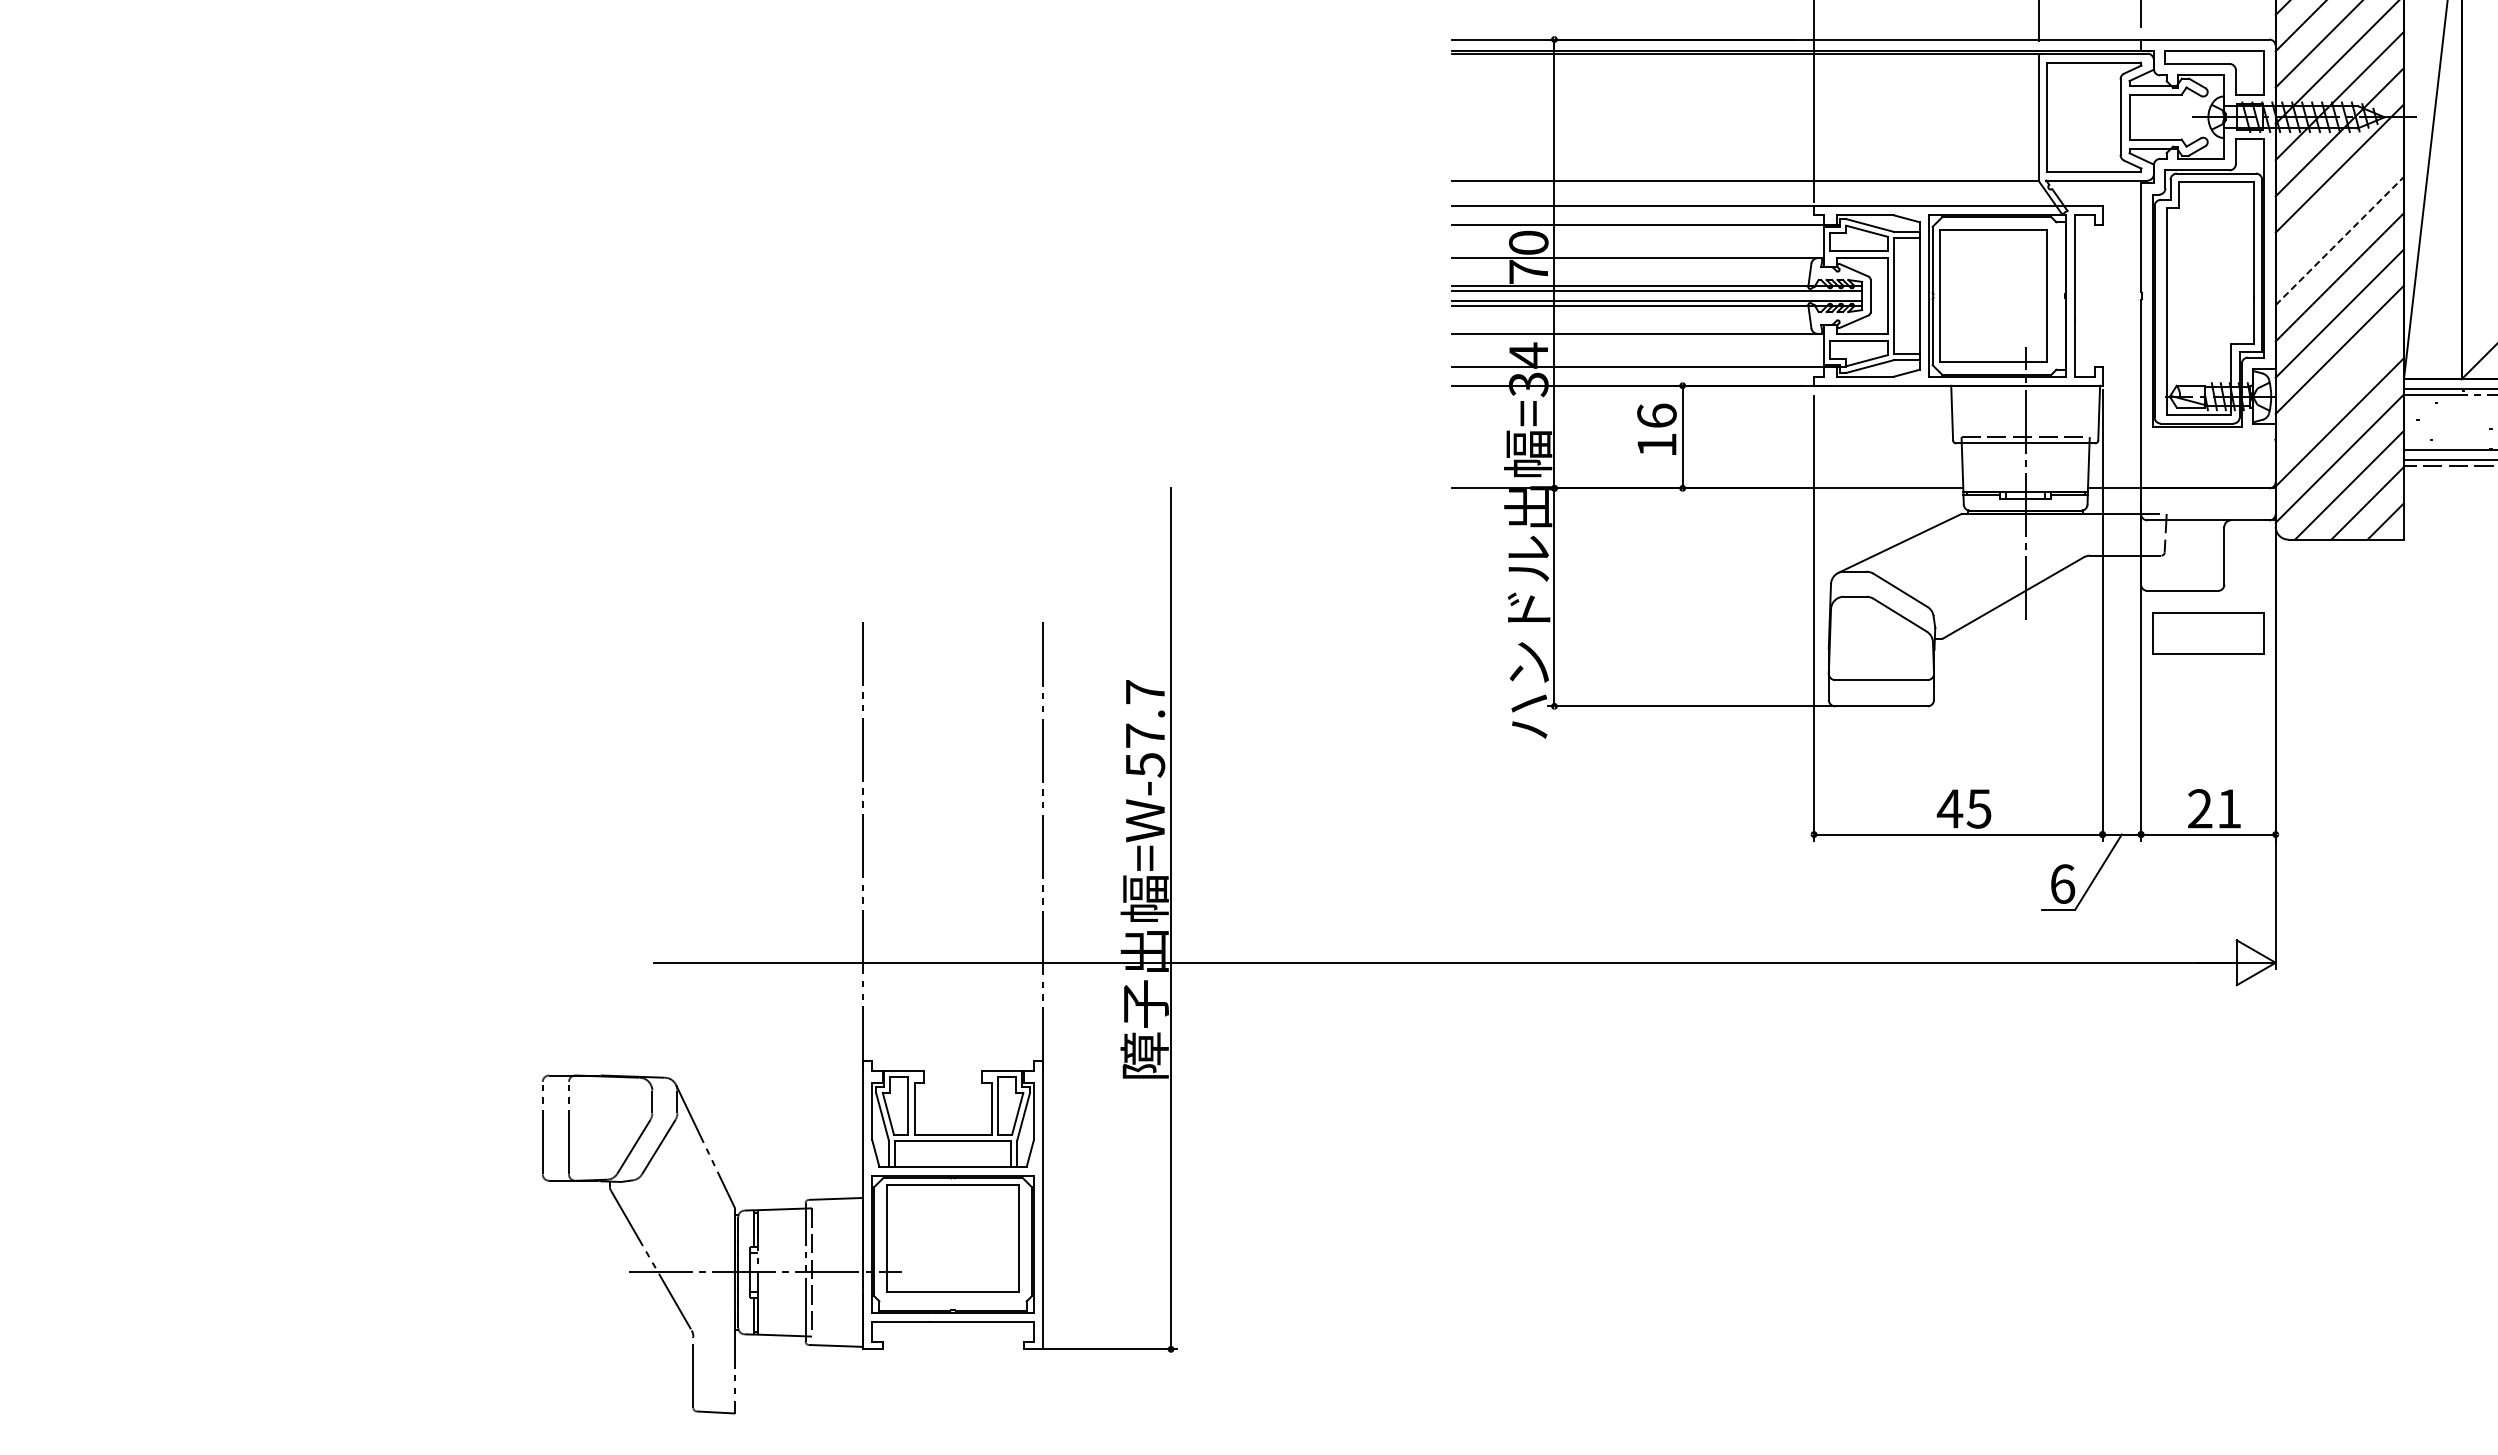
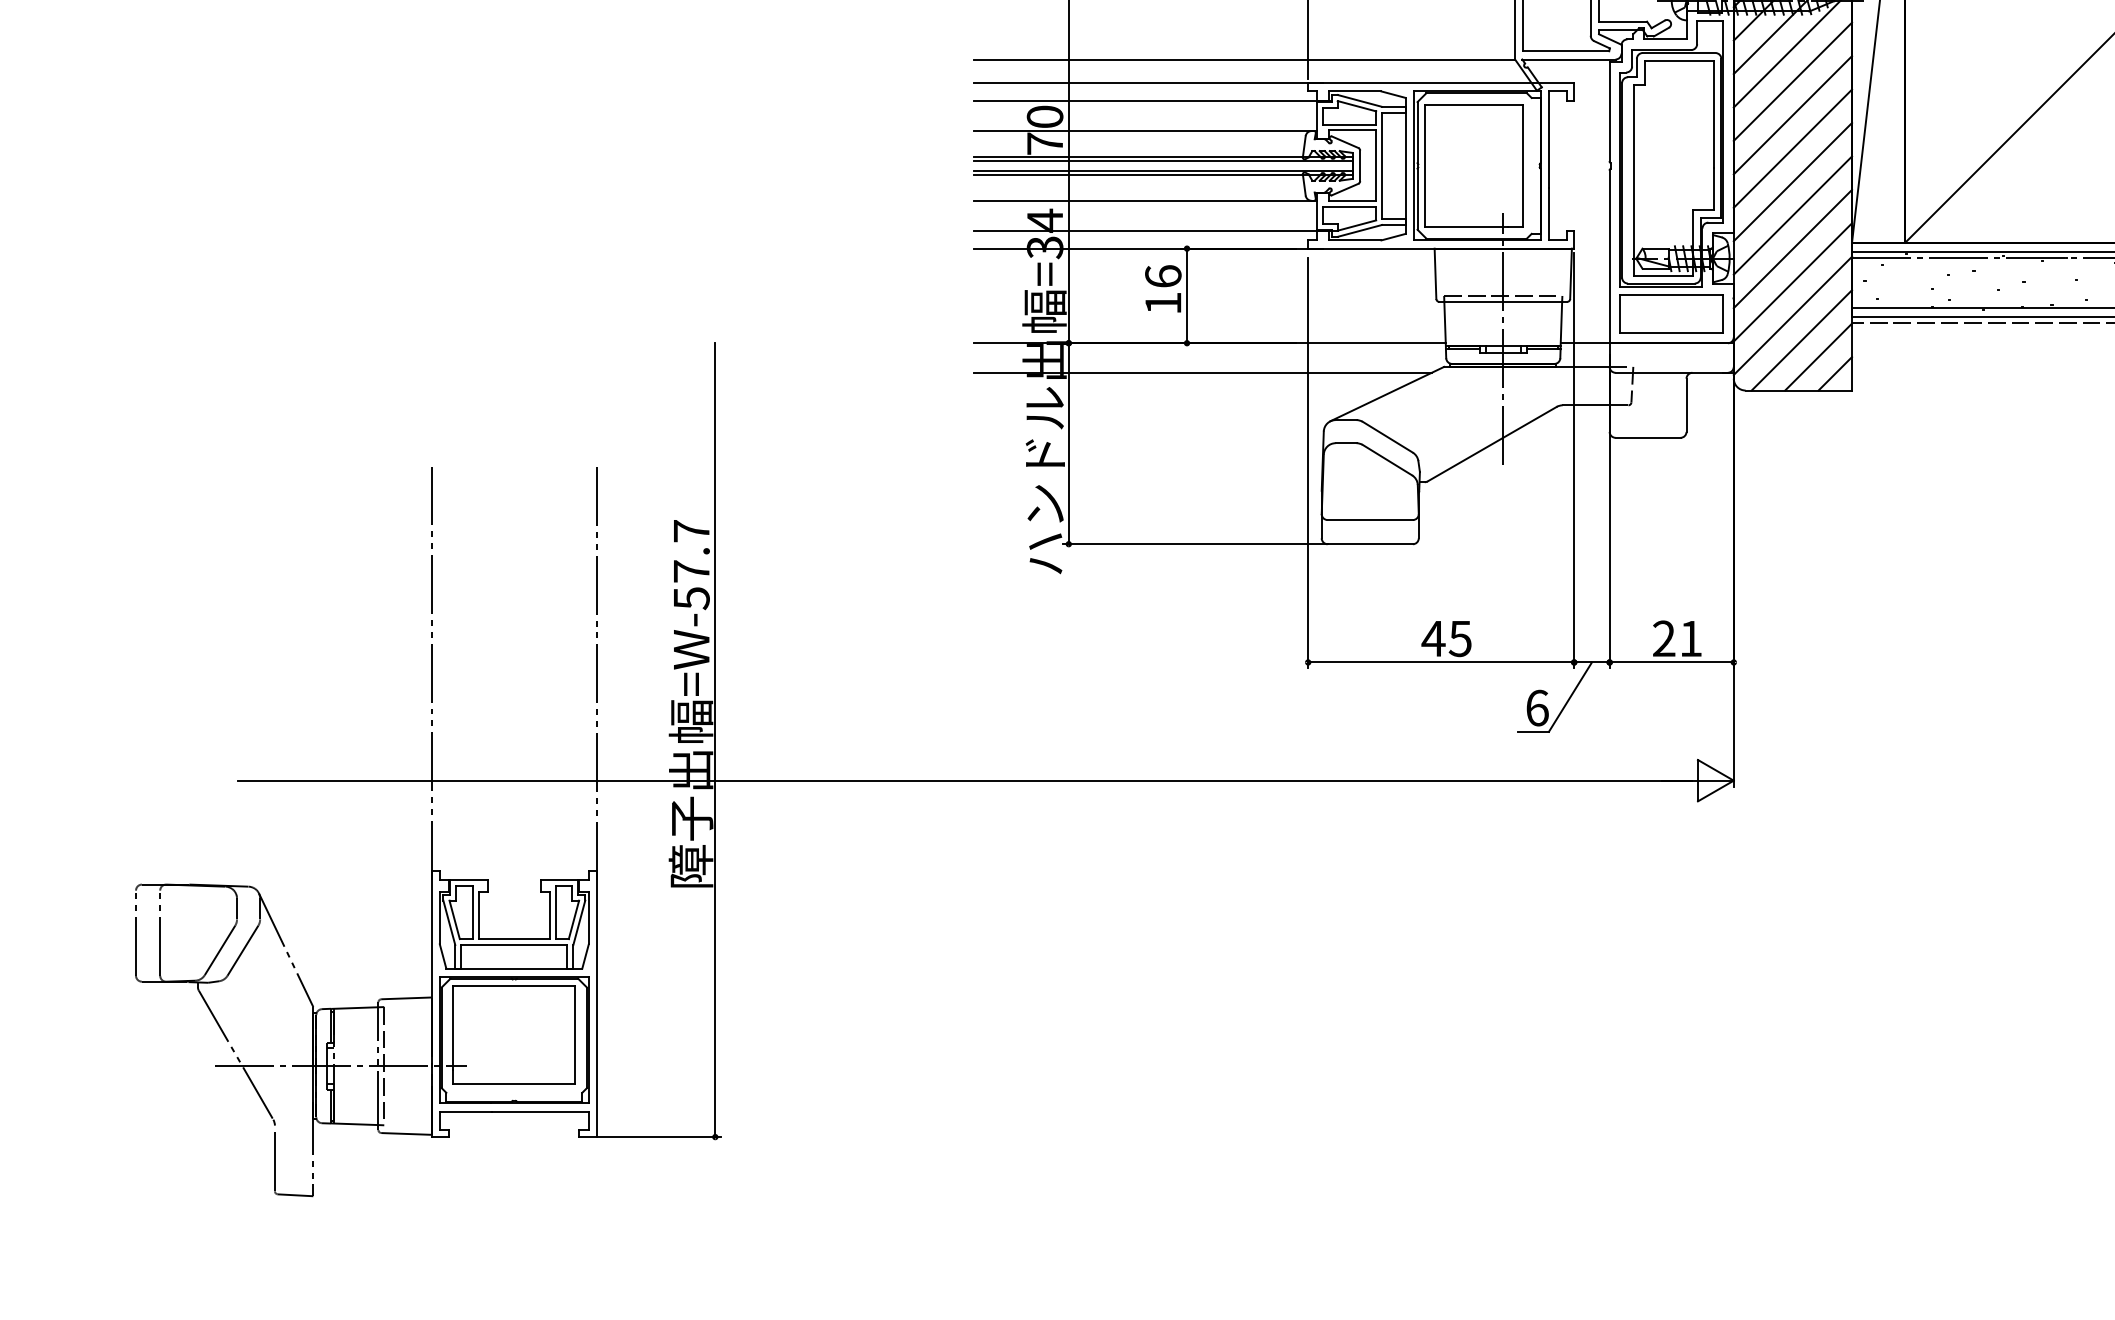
line: (2339, 204) -> (1792, 81), added
line: (2339, 241) -> (1792, 115), dashed -> solid
line: (2339, 386) -> (1792, 249), added
line: (1699, 520) -> (1202, 372), added
part: (2208, 633) -> (1671, 313), moved

